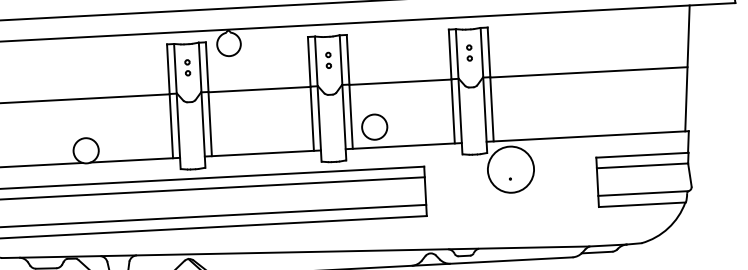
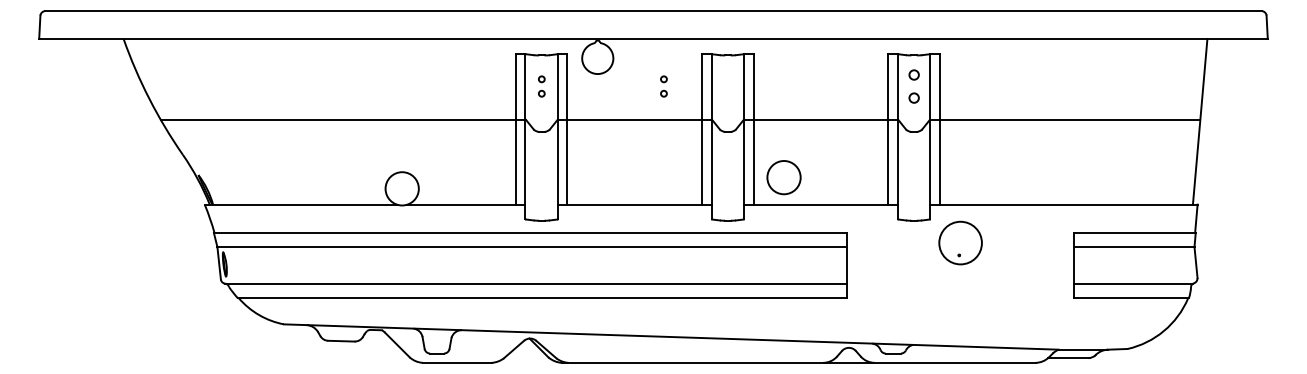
part: (469, 53) -> (913, 86), size x1.6
part: (328, 60) -> (663, 86), moved
circle: (510, 169) -> (960, 242), size x0.7

